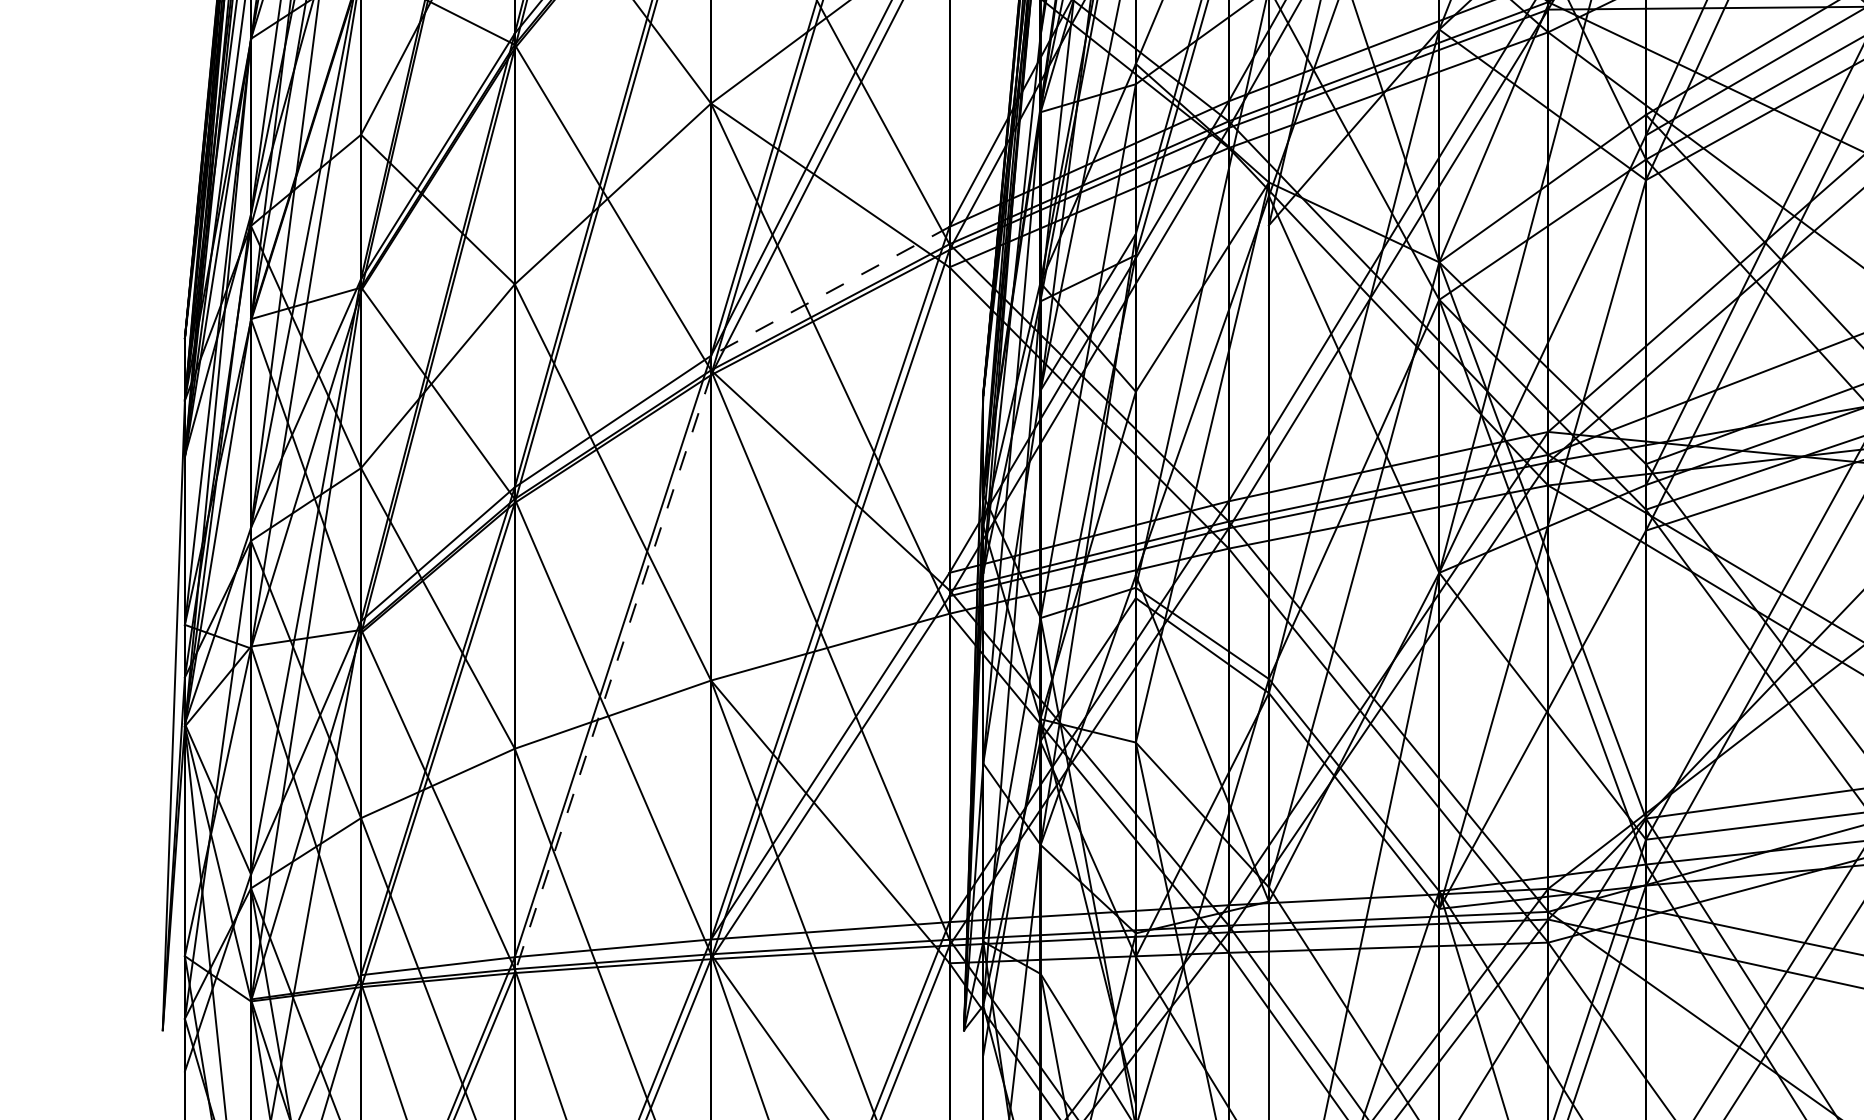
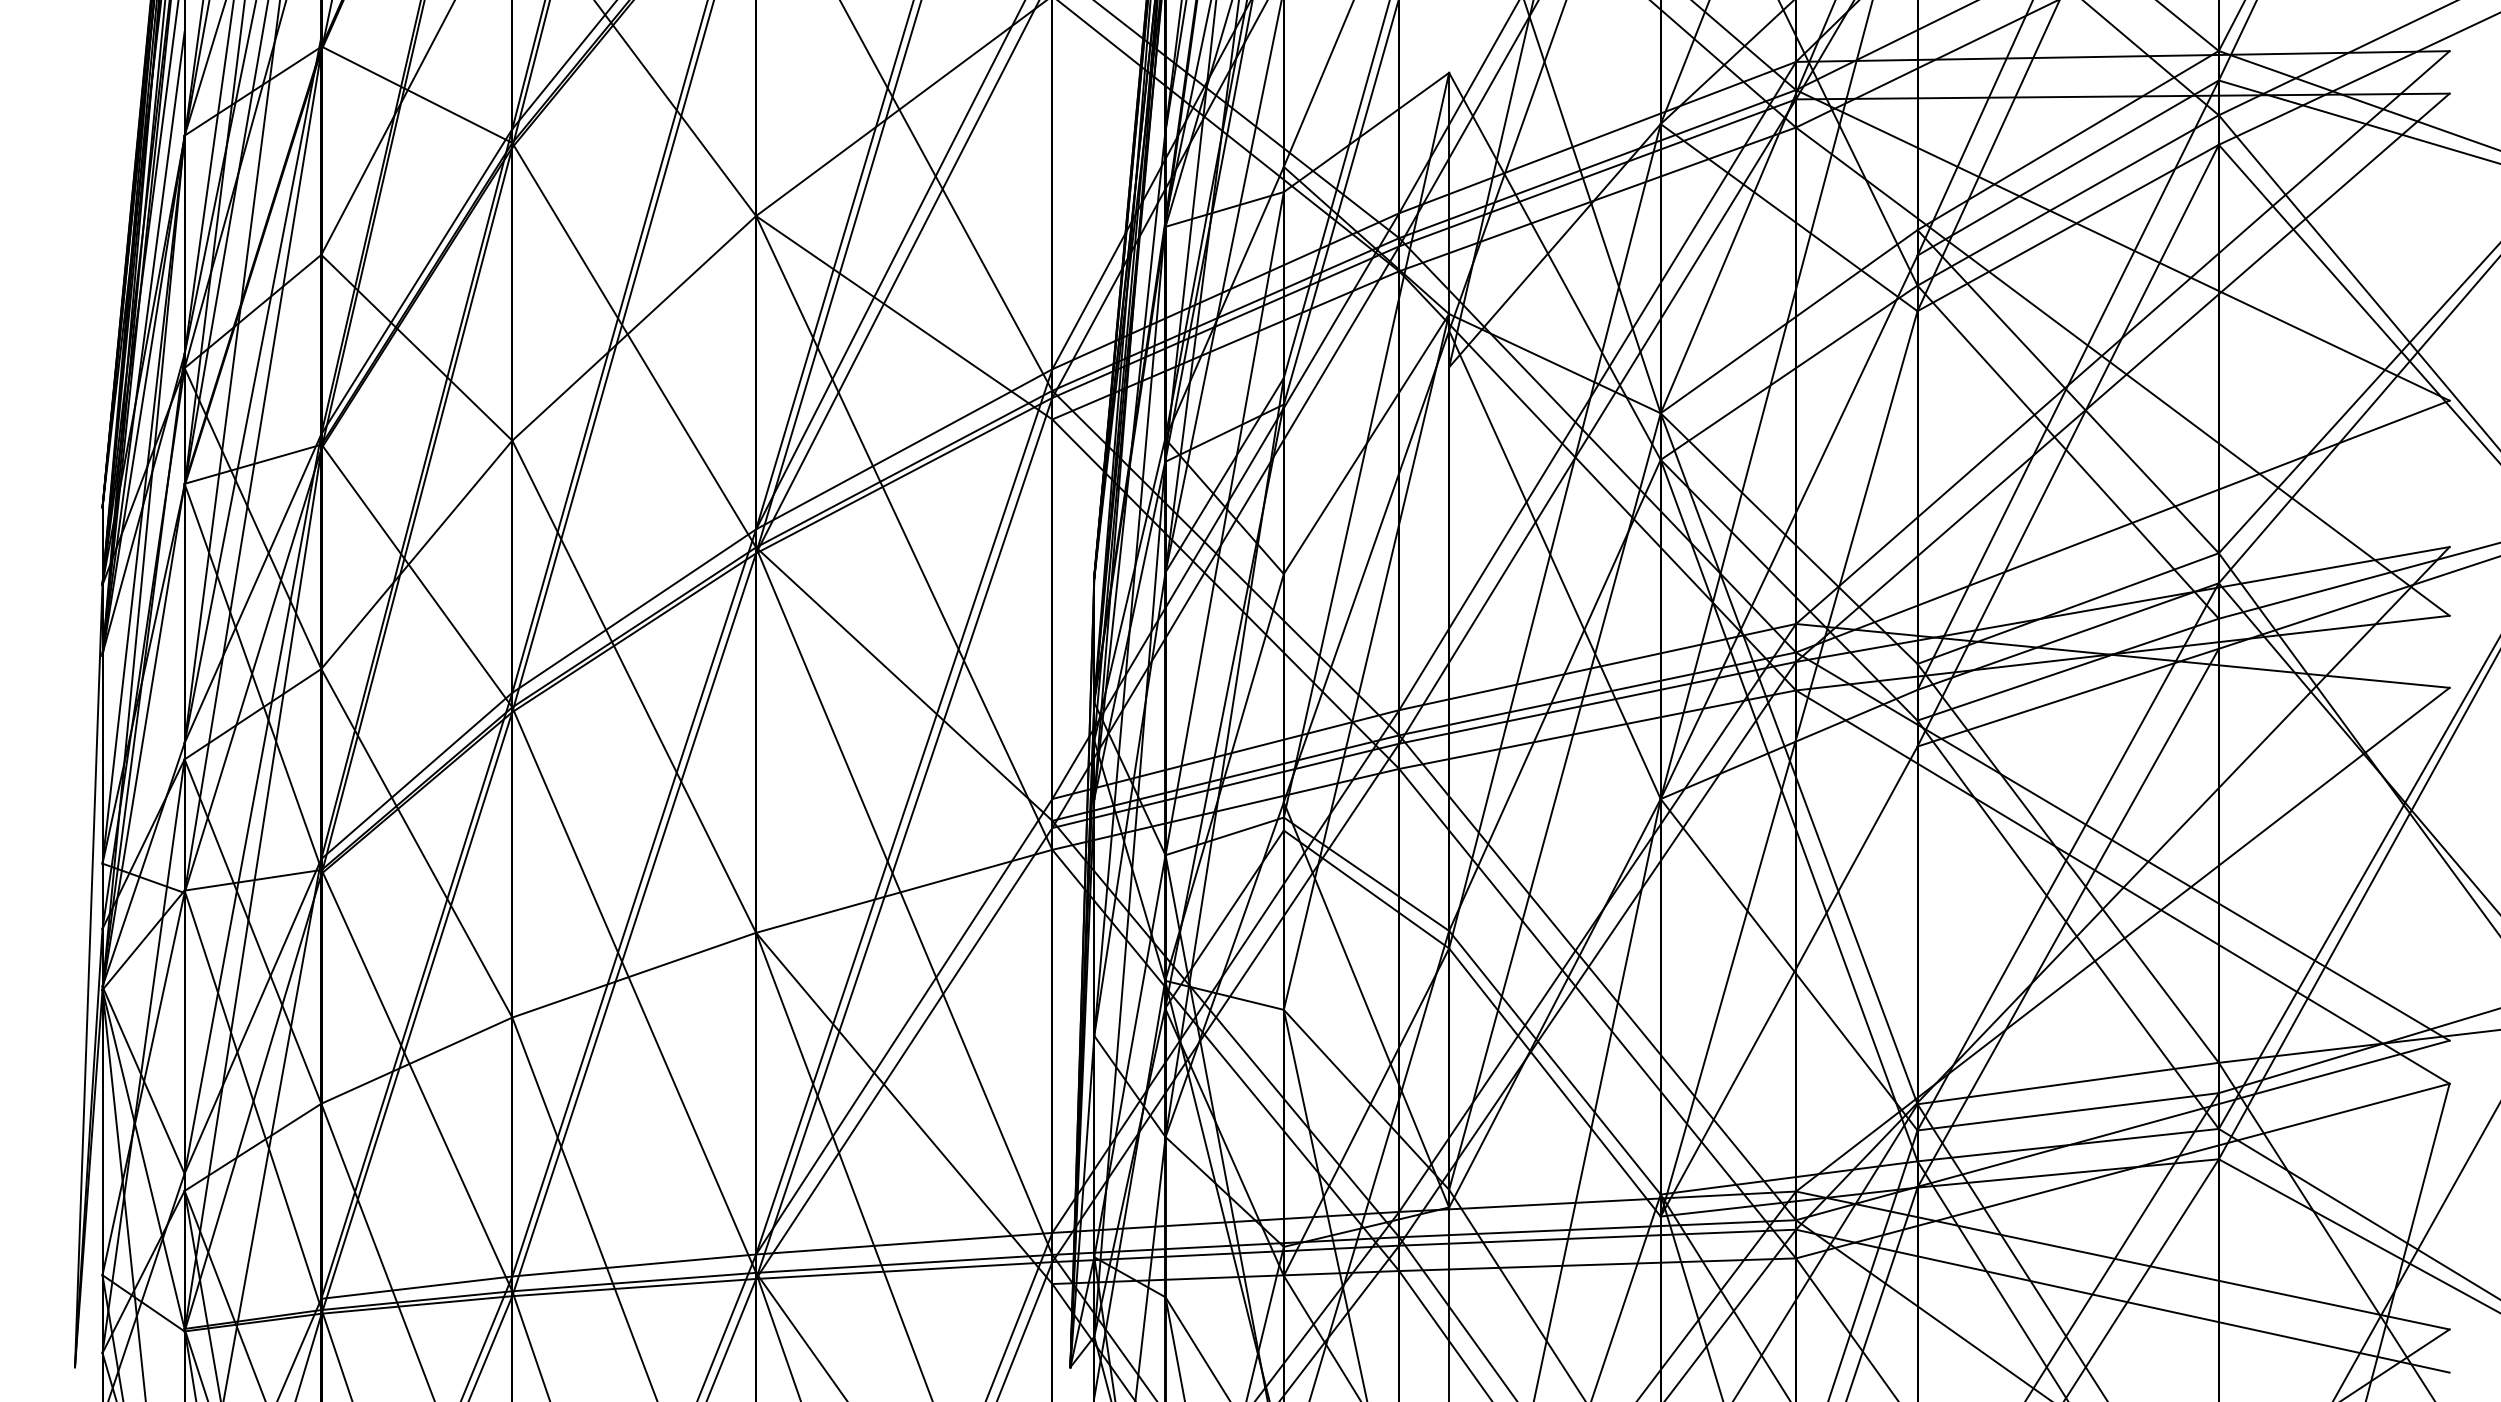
line: (829, 291) -> (903, 449), dashed -> solid
line: (613, 673) -> (634, 924), dashed -> solid

